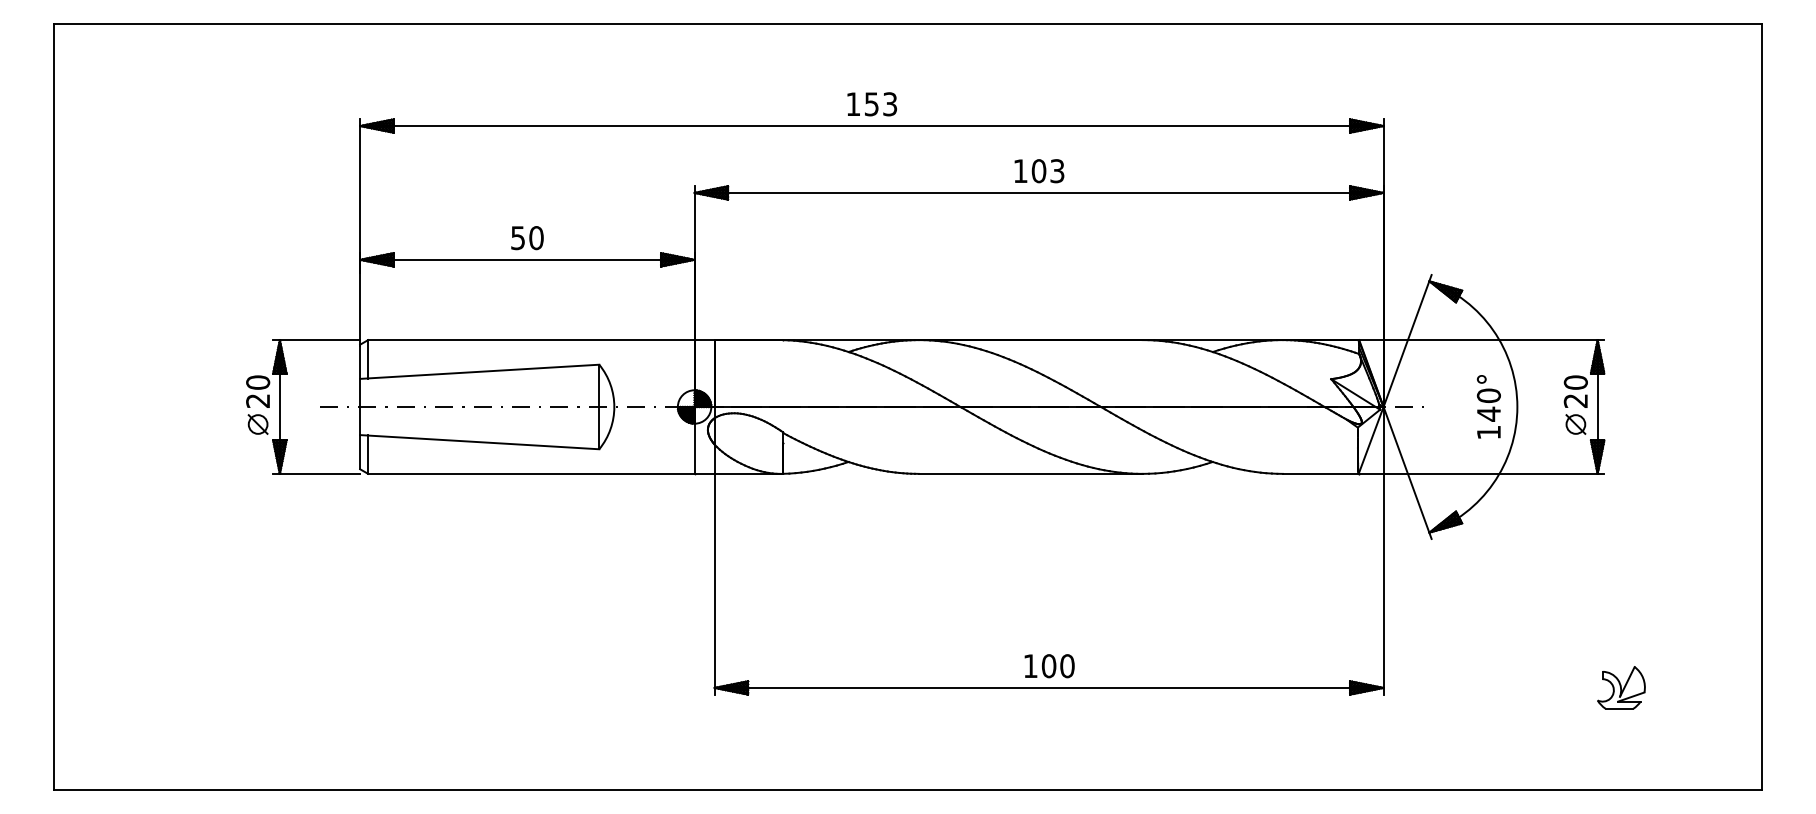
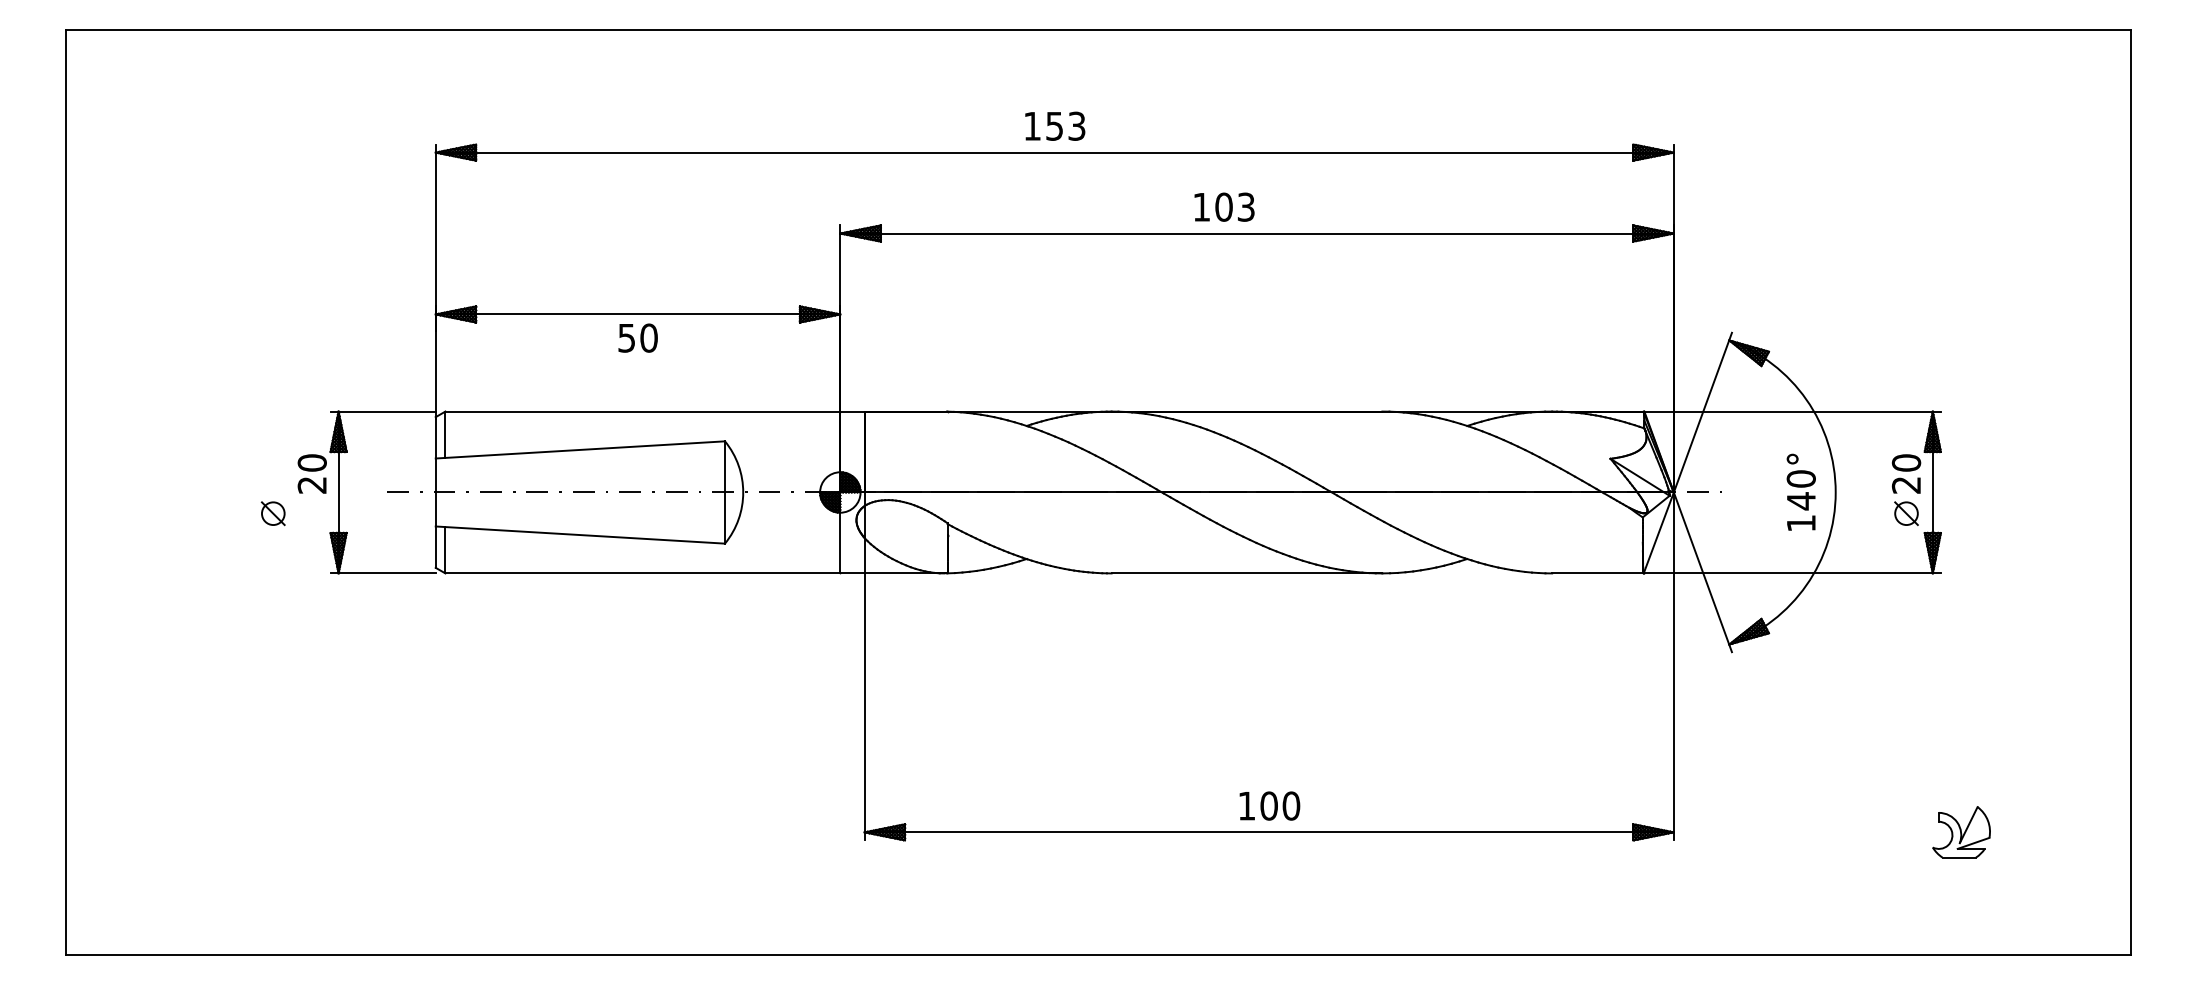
text: (1039, 170) -> (1224, 206), moved
text: (526, 237) -> (637, 337), moved
part: (257, 424) -> (272, 513), moved

